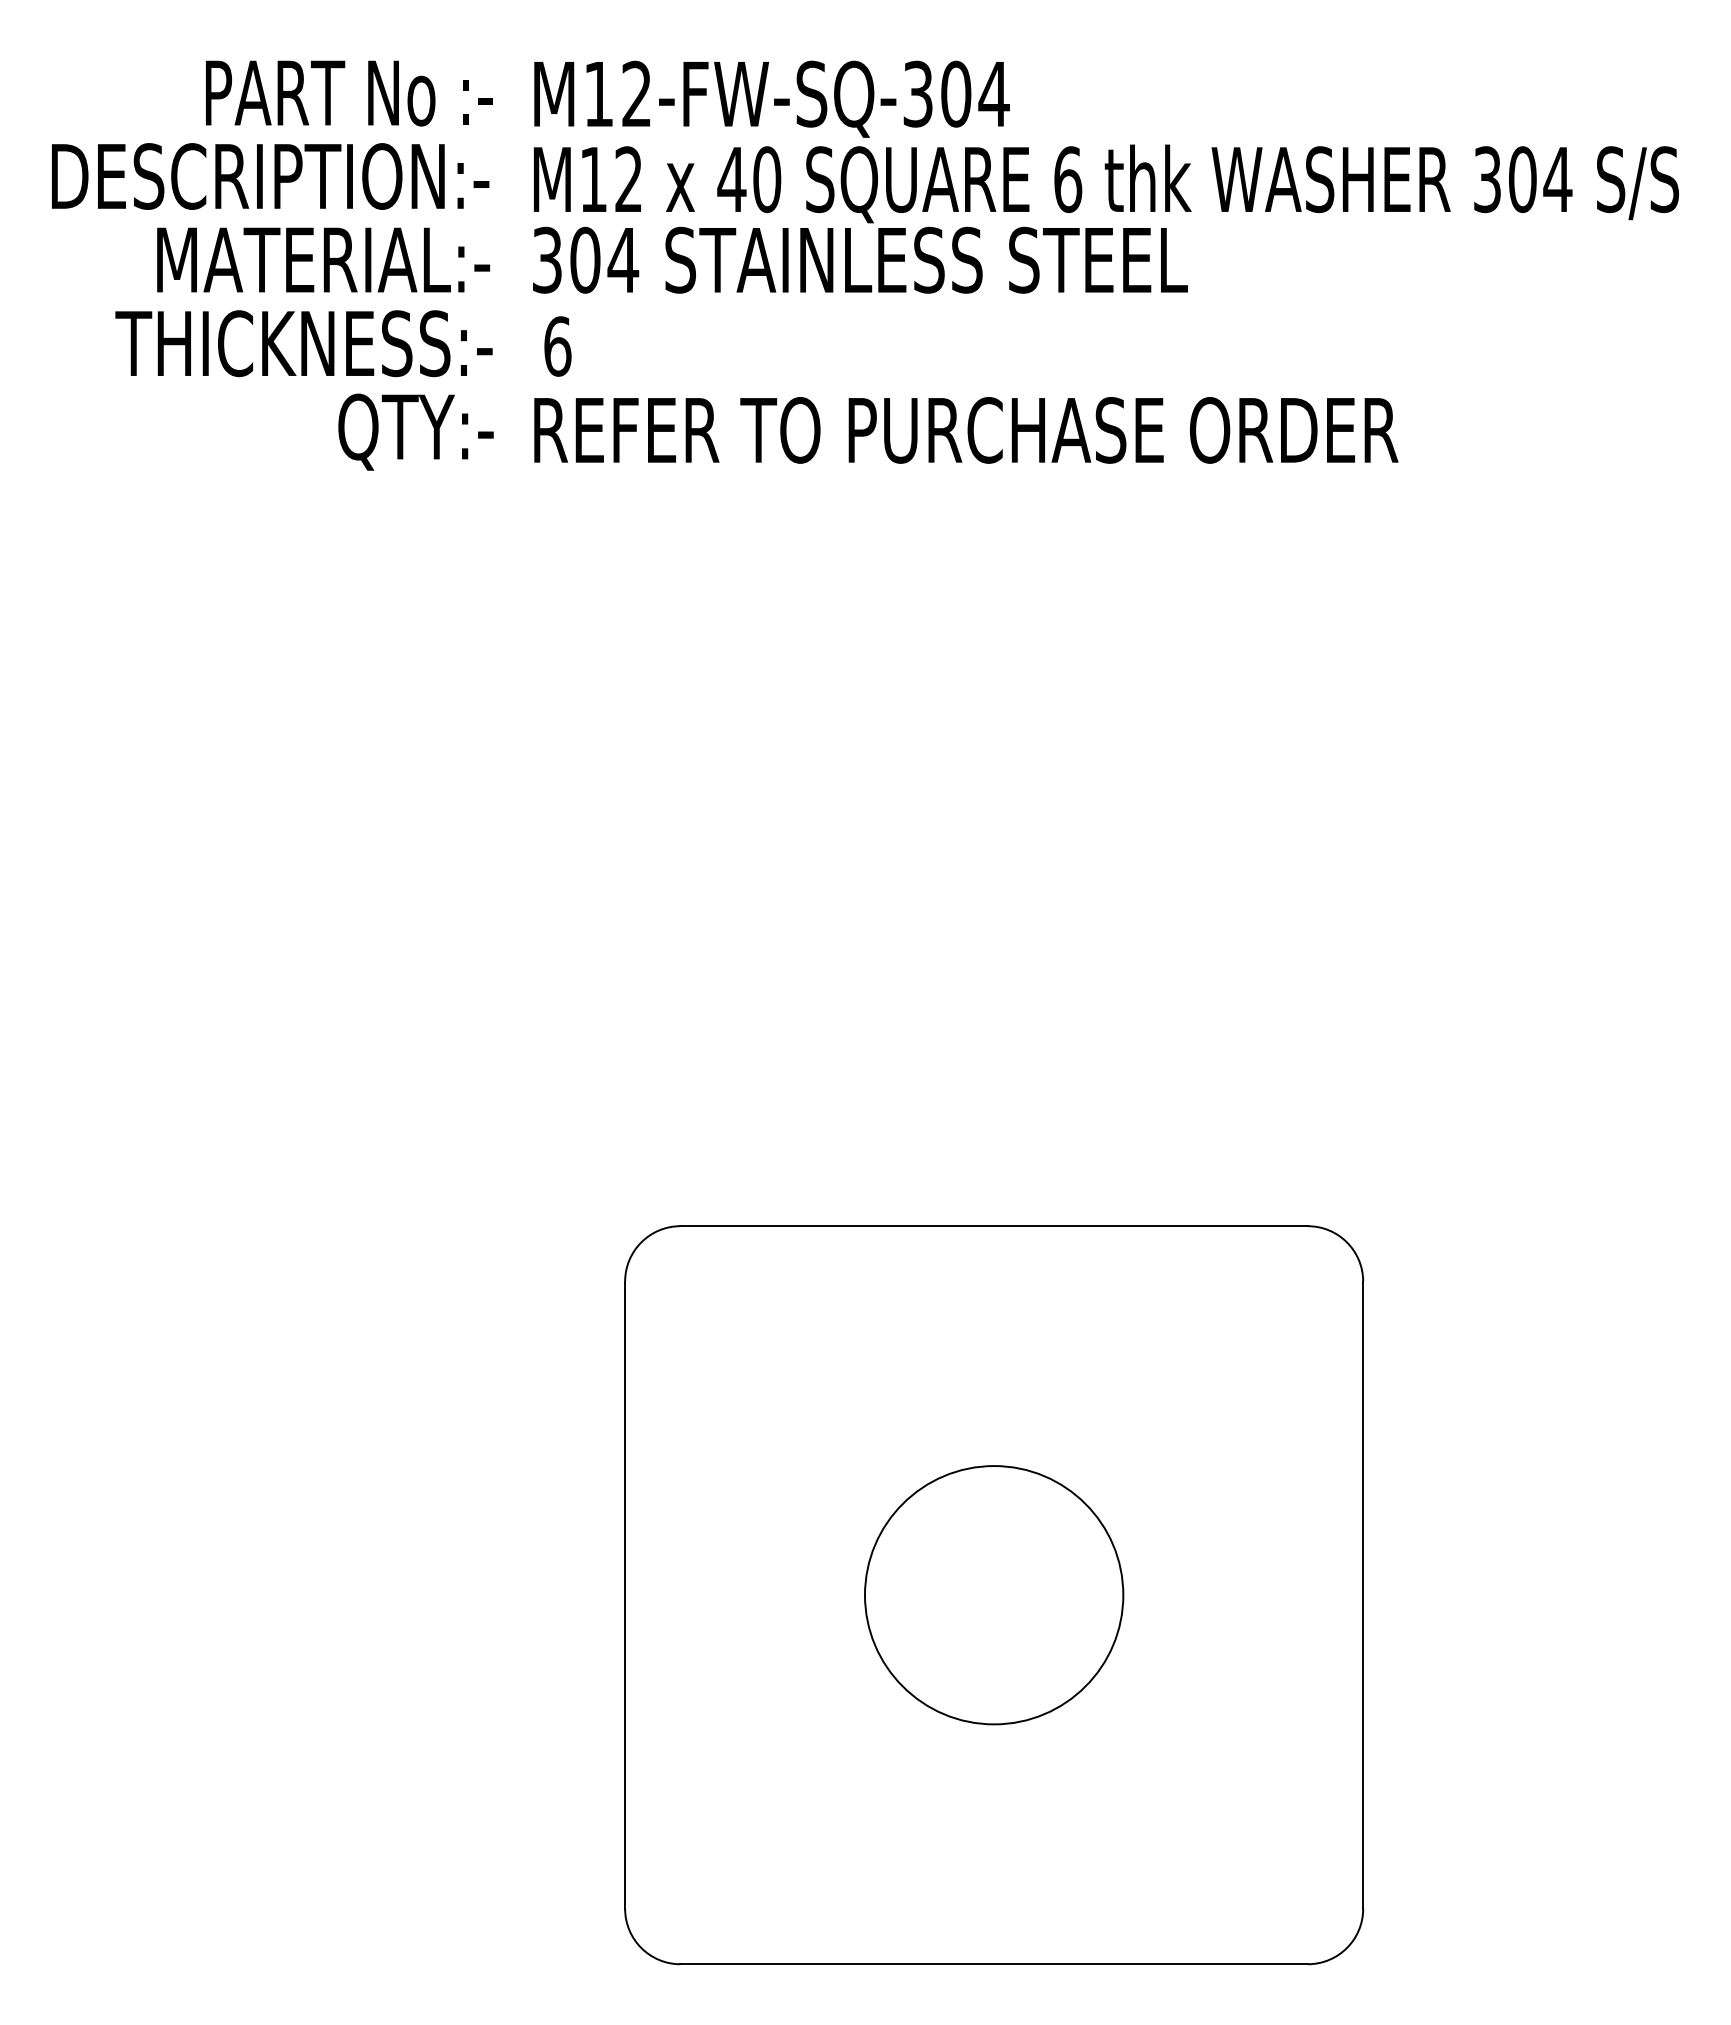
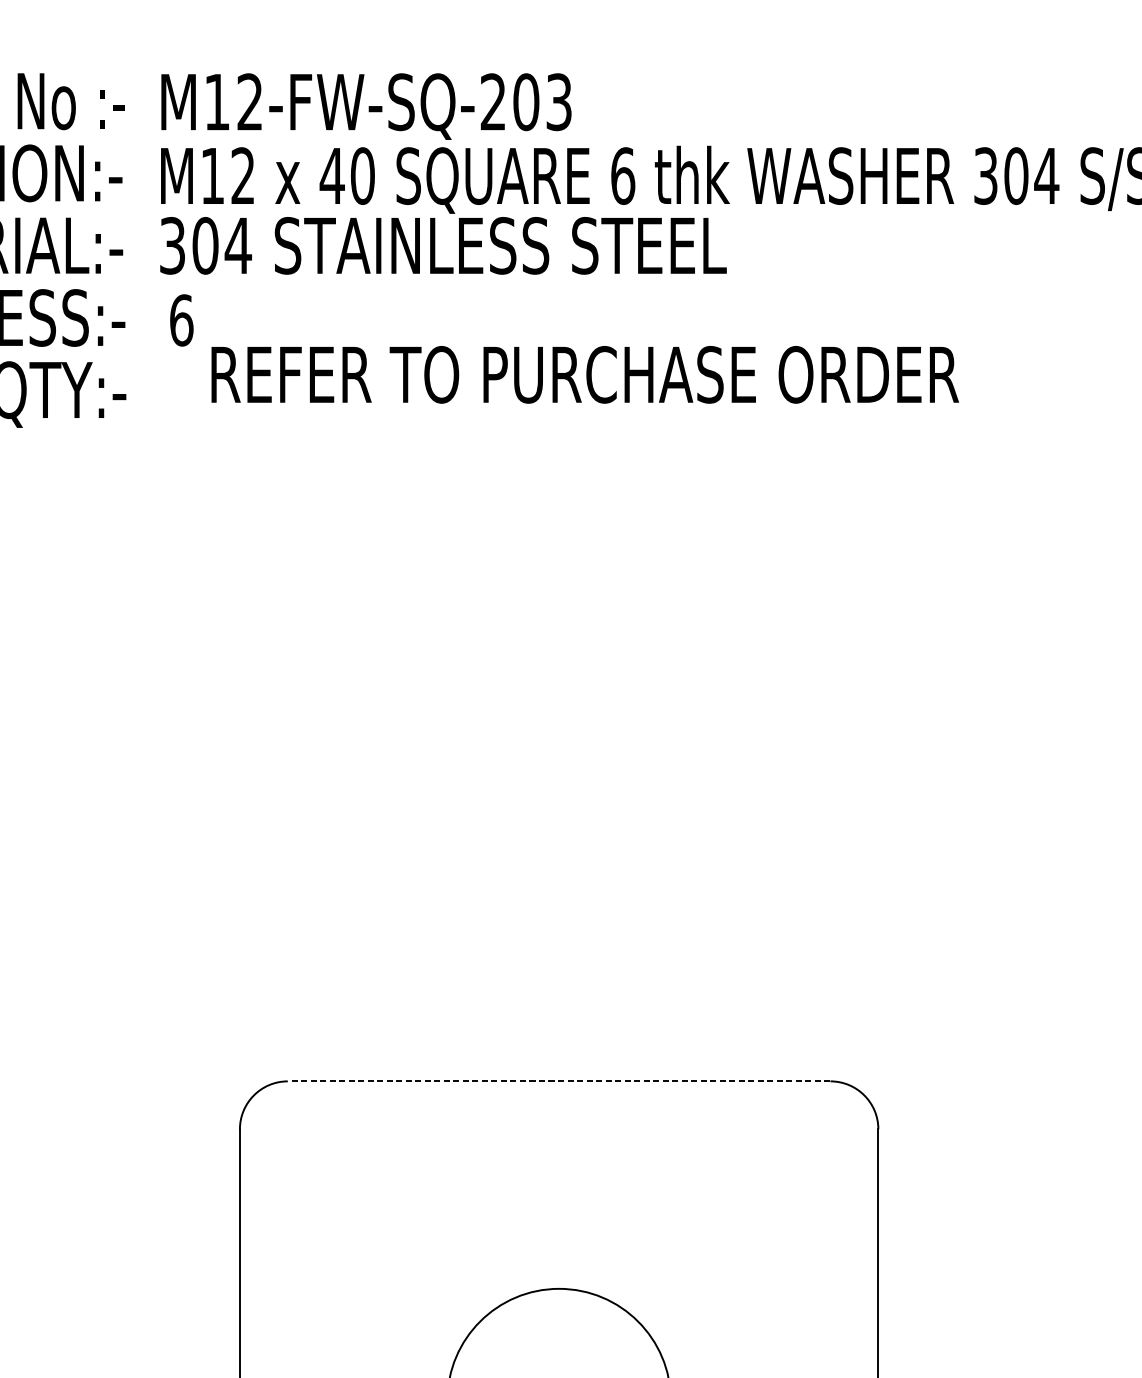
text: (956, 93) -> (526, 101), M12-FW-SQ-304 -> M12-FW-SQ-203
text: (966, 430) -> (585, 374), moved
line: (994, 1226) -> (559, 1081), solid -> dashed

